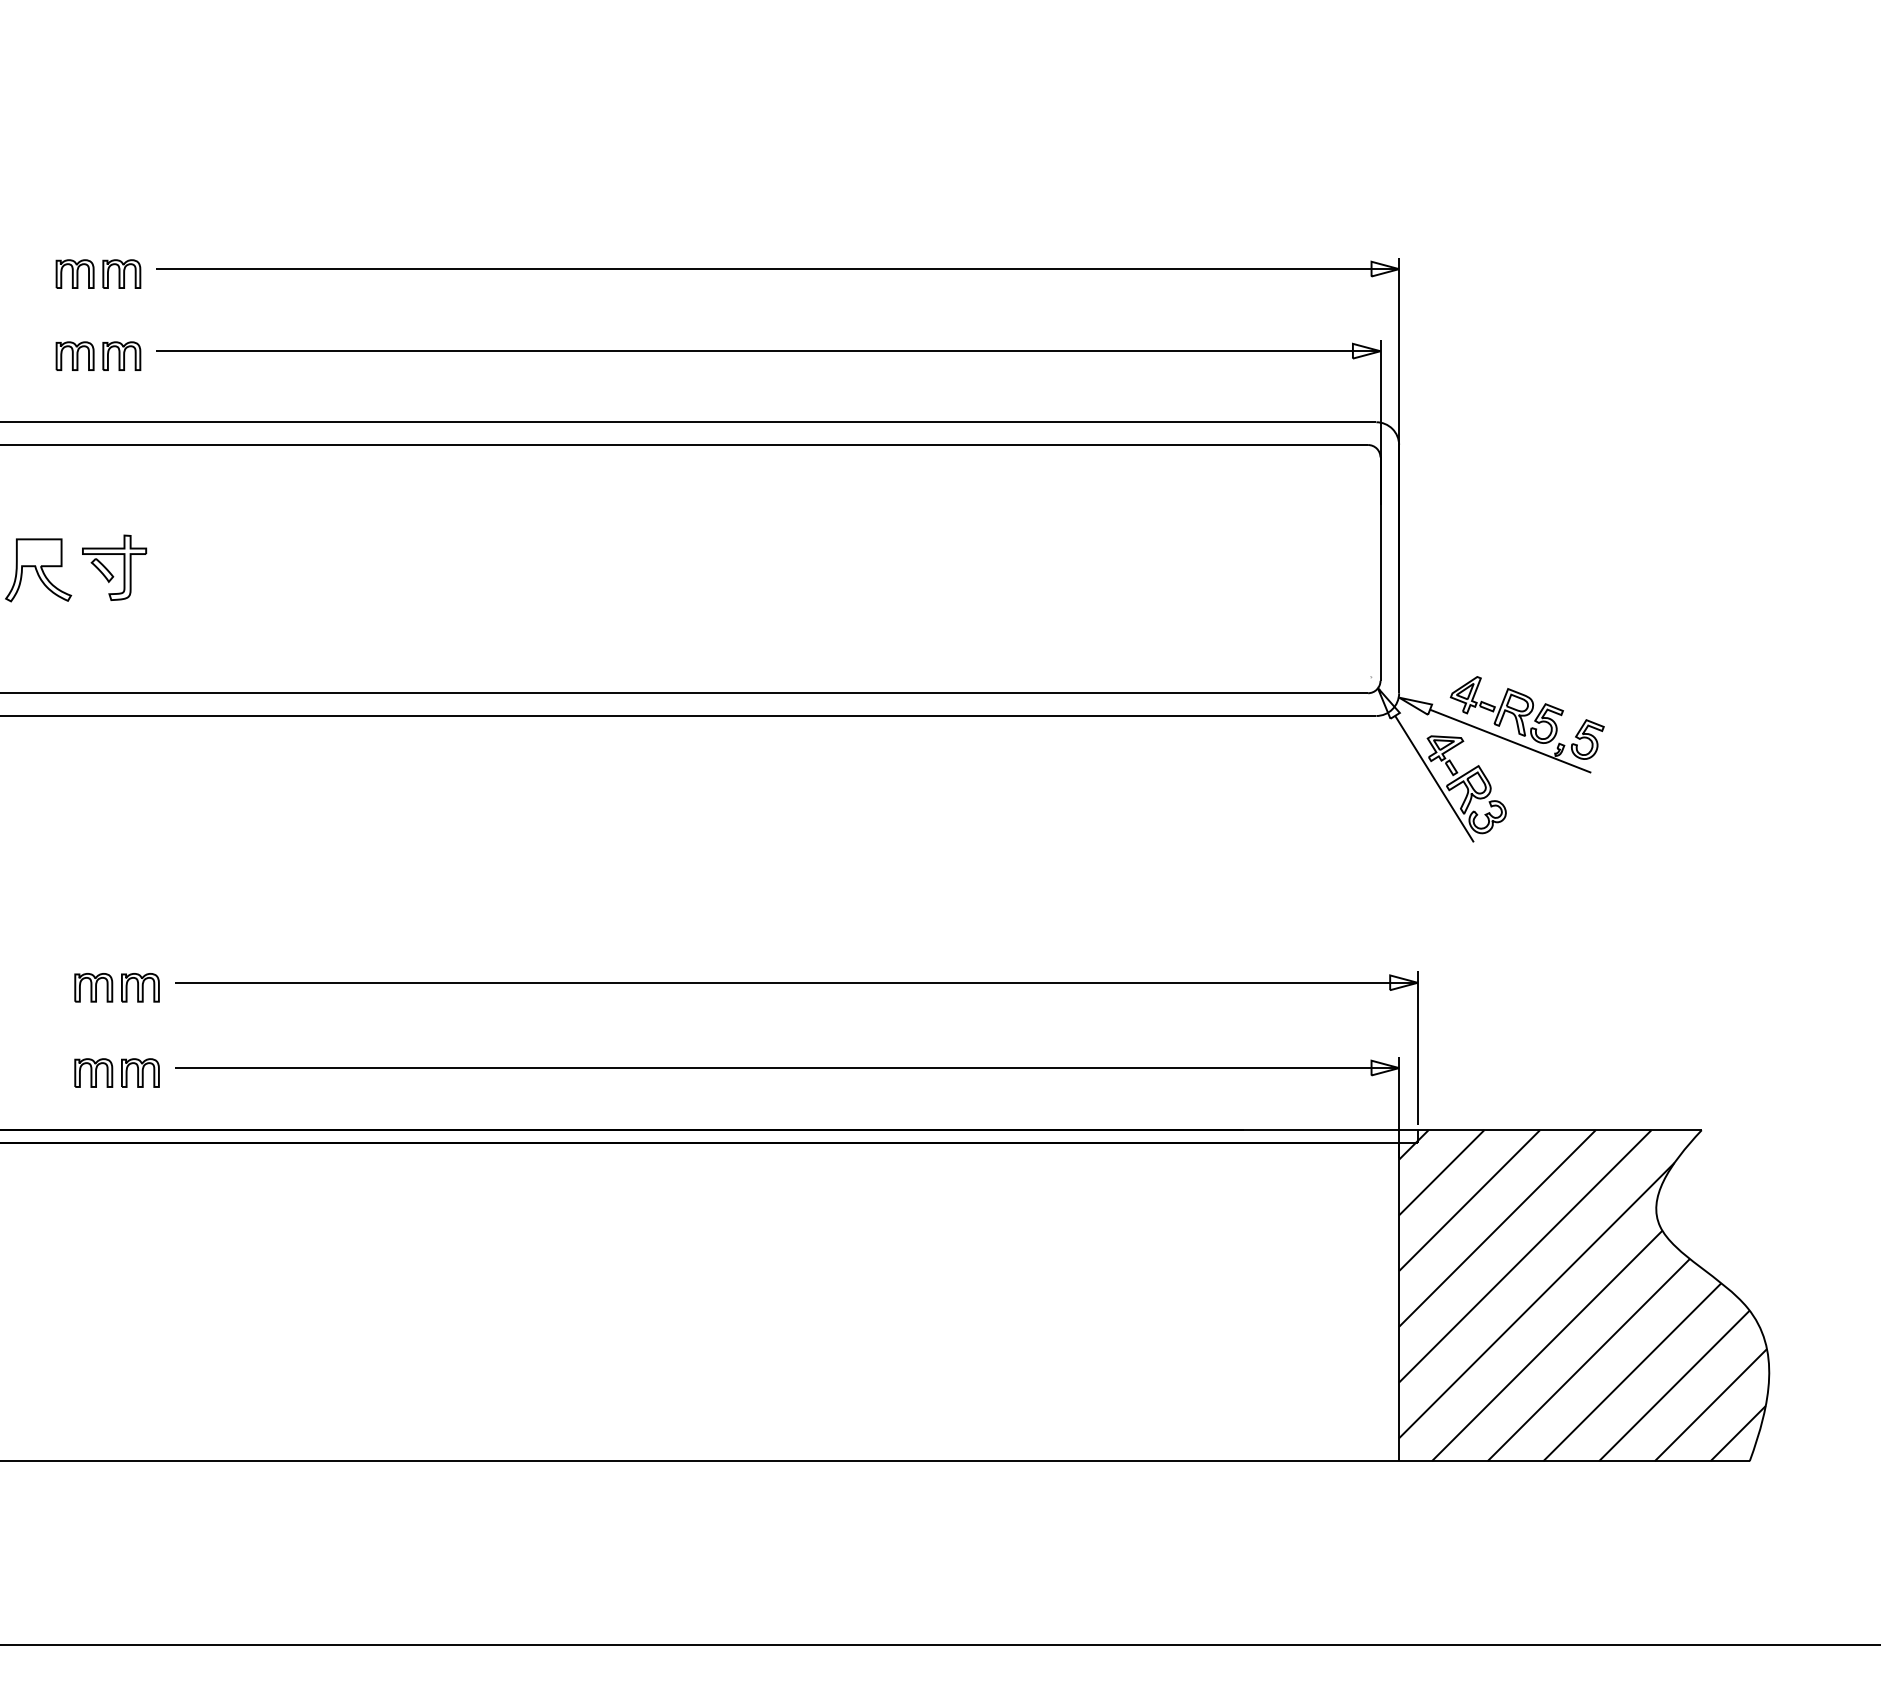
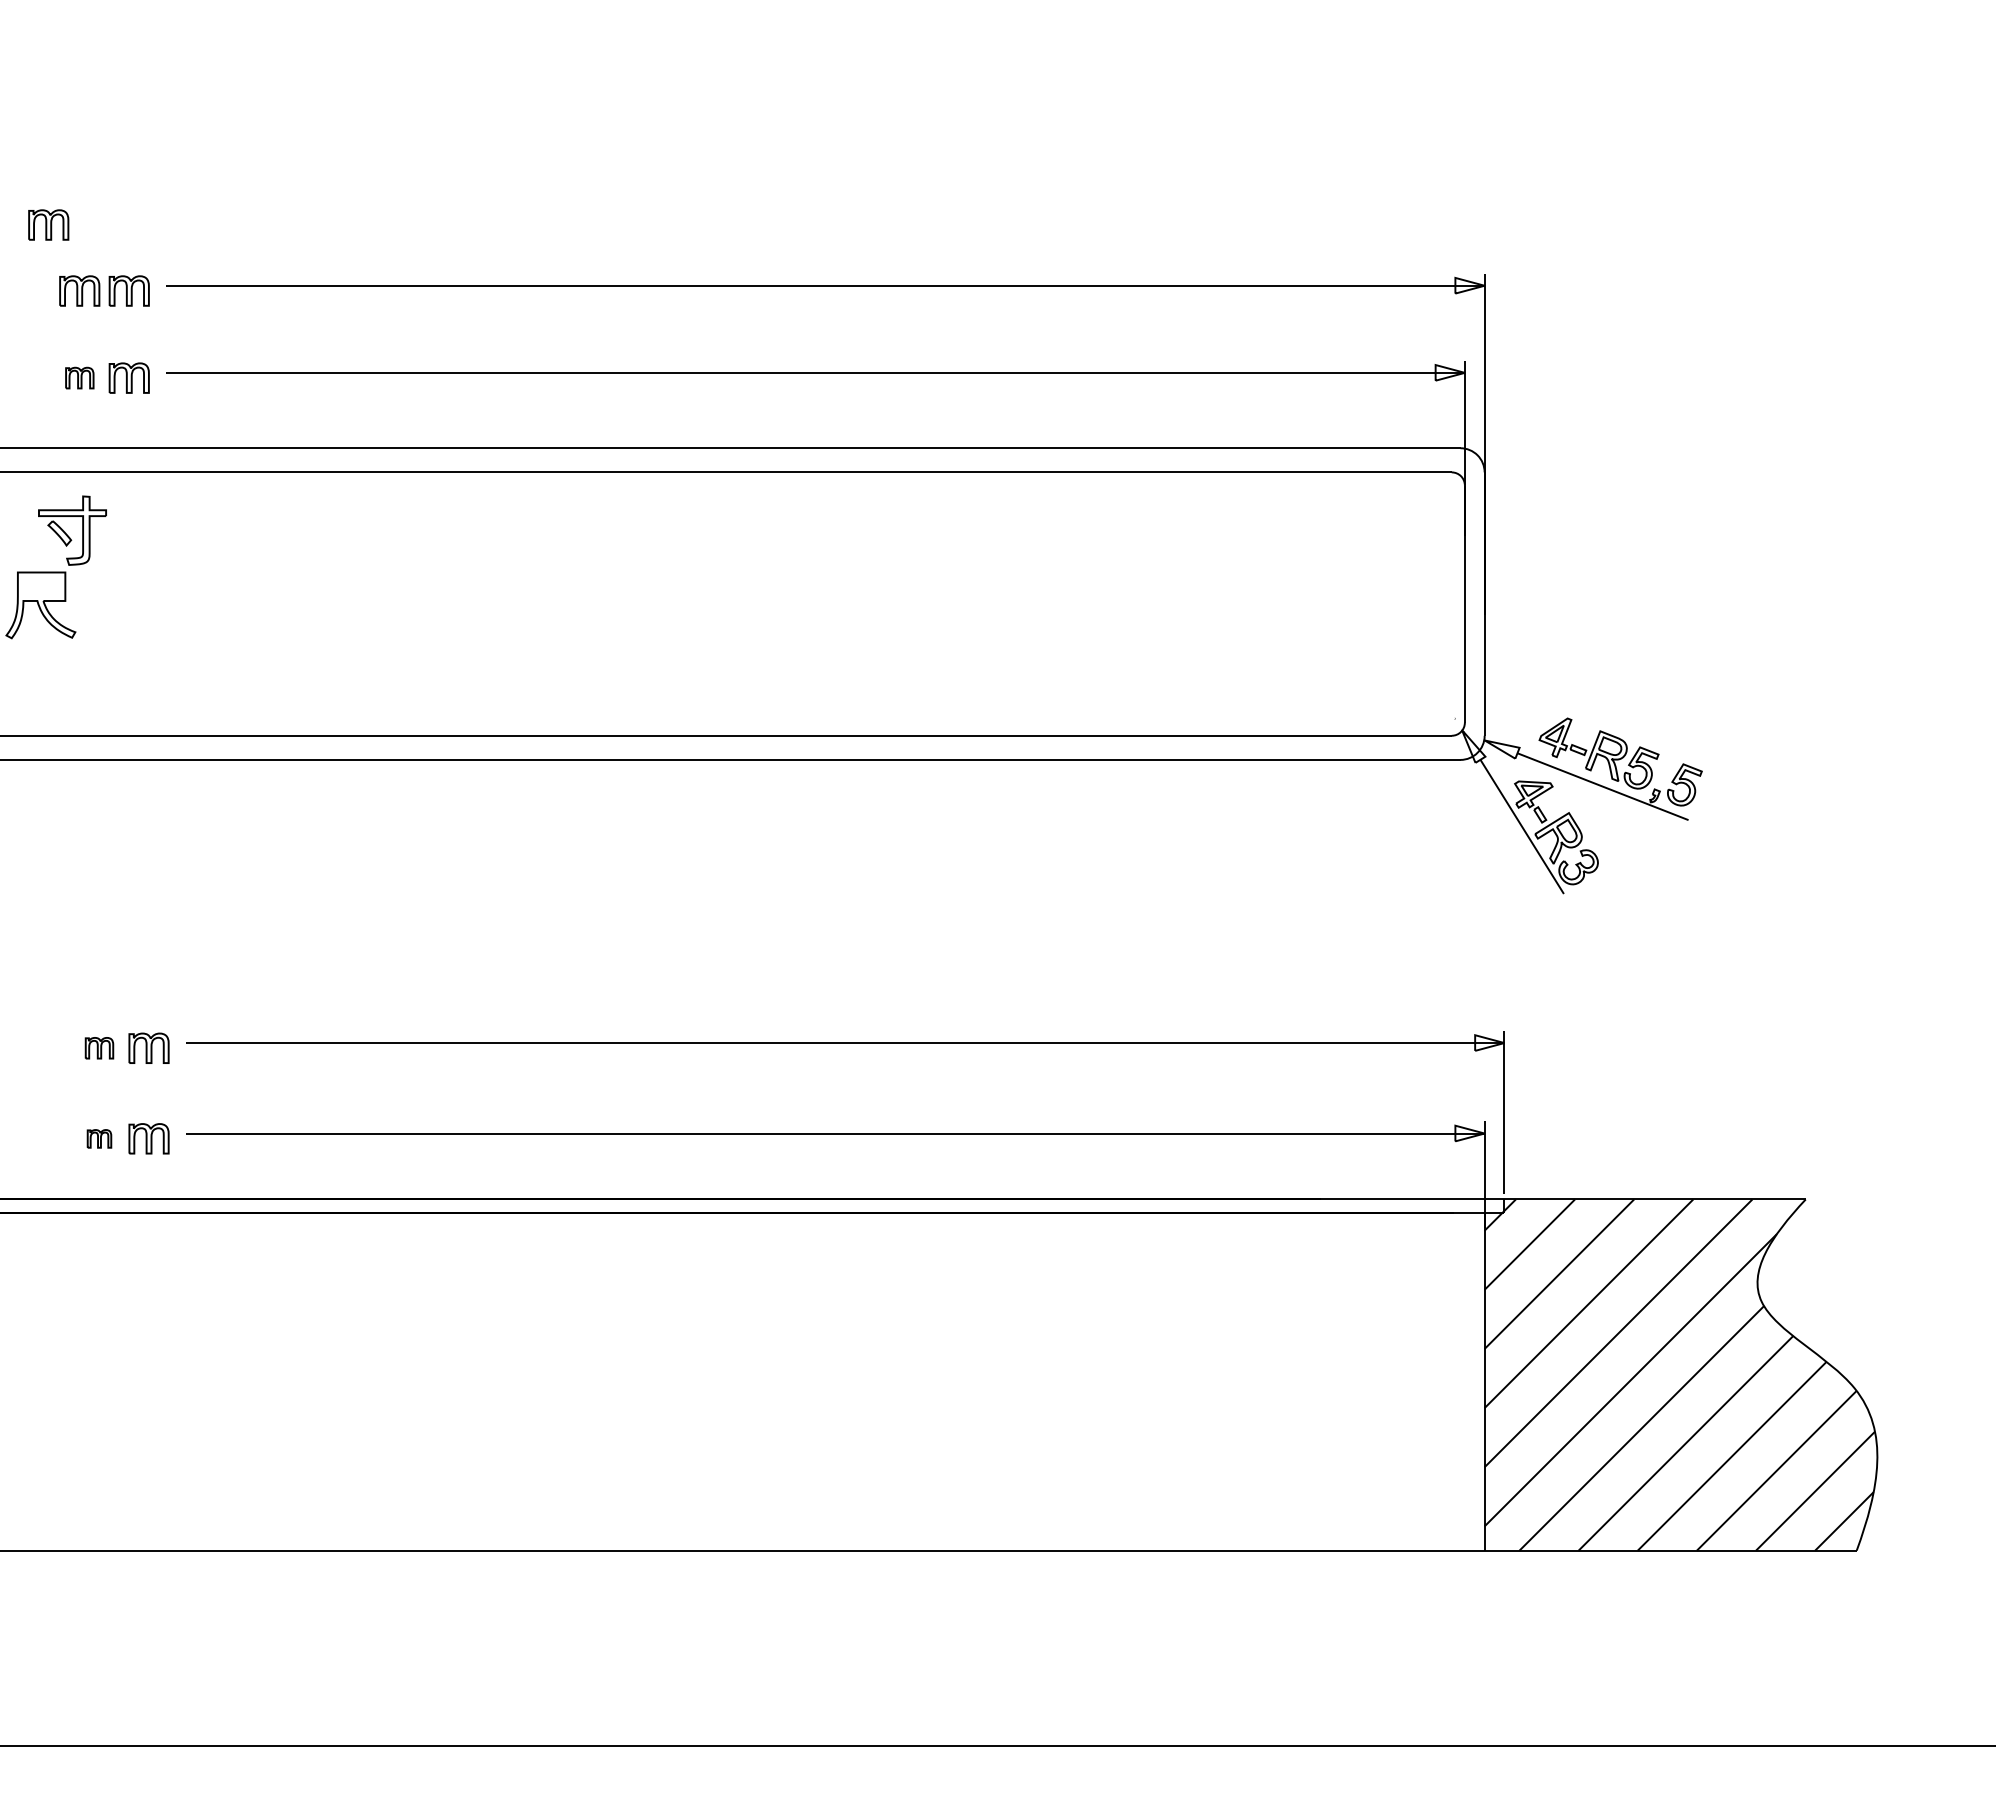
part: (45, 211) -> (48, 224), added
part: (74, 355) -> (79, 377), size x0.7
part: (109, 571) -> (67, 534), moved
part: (93, 987) -> (99, 1047), size x0.7
part: (93, 1072) -> (99, 1138), size x0.6

